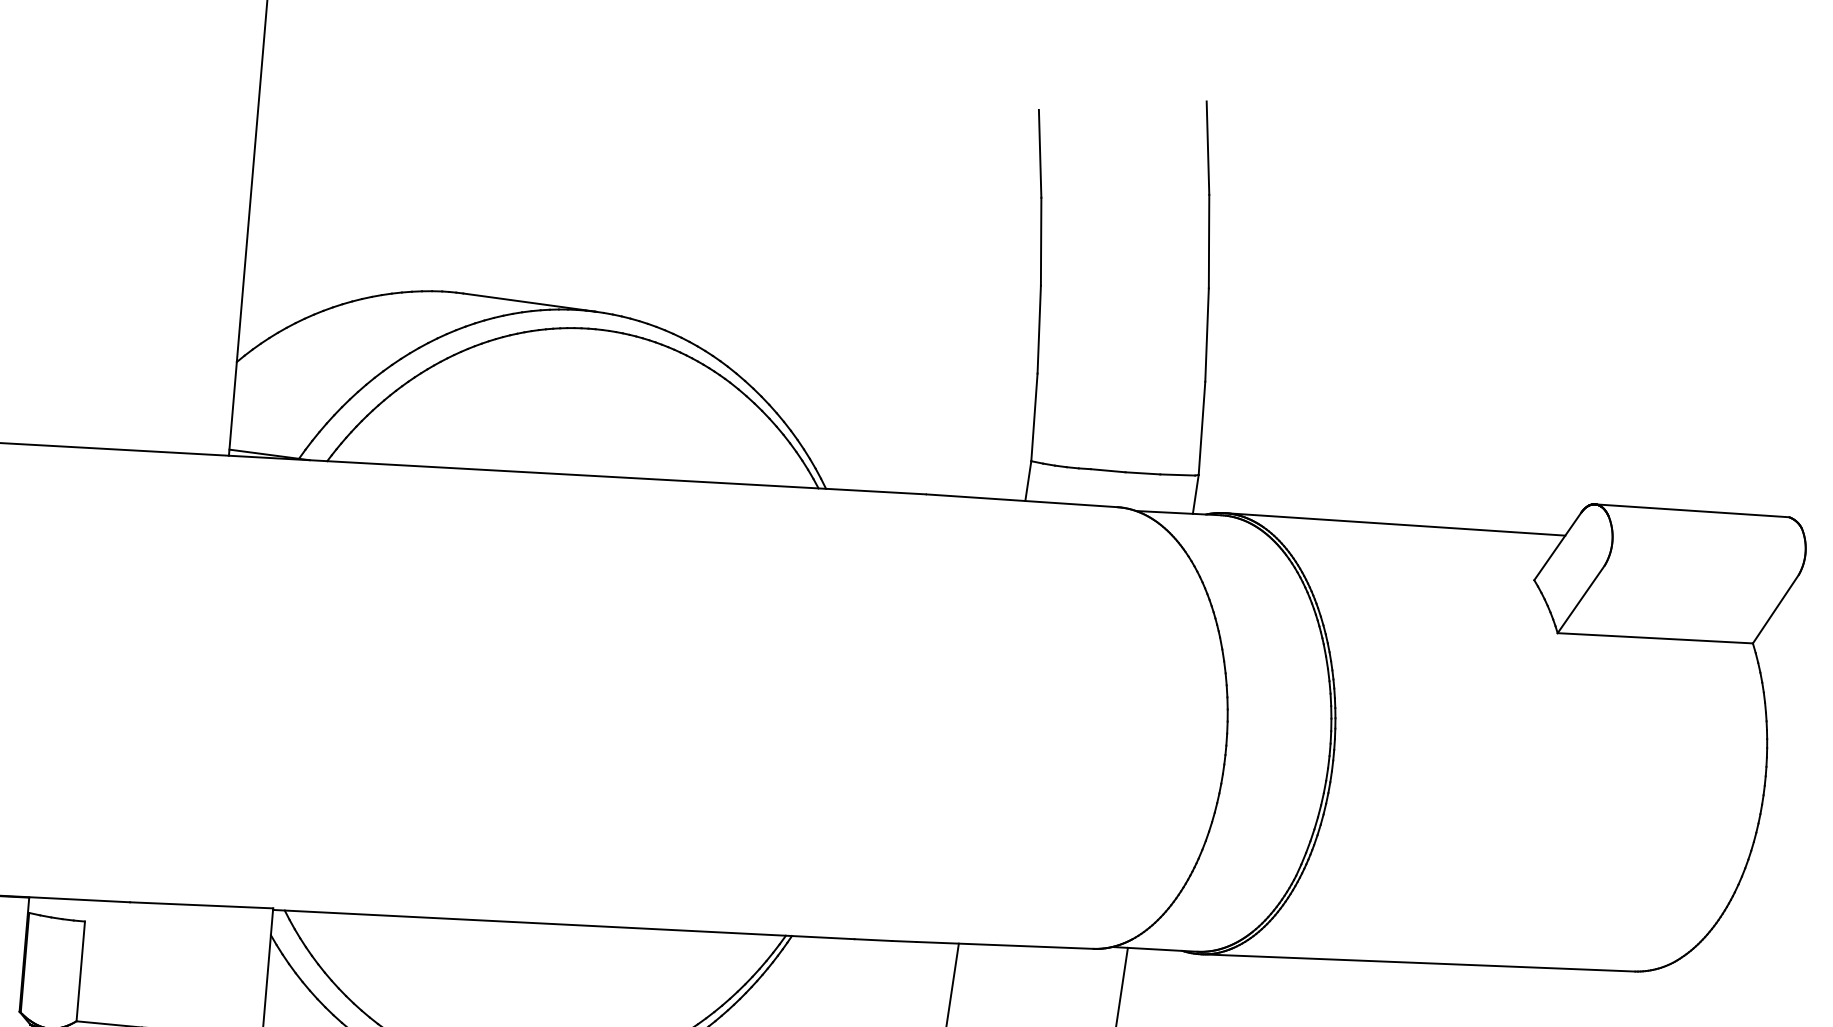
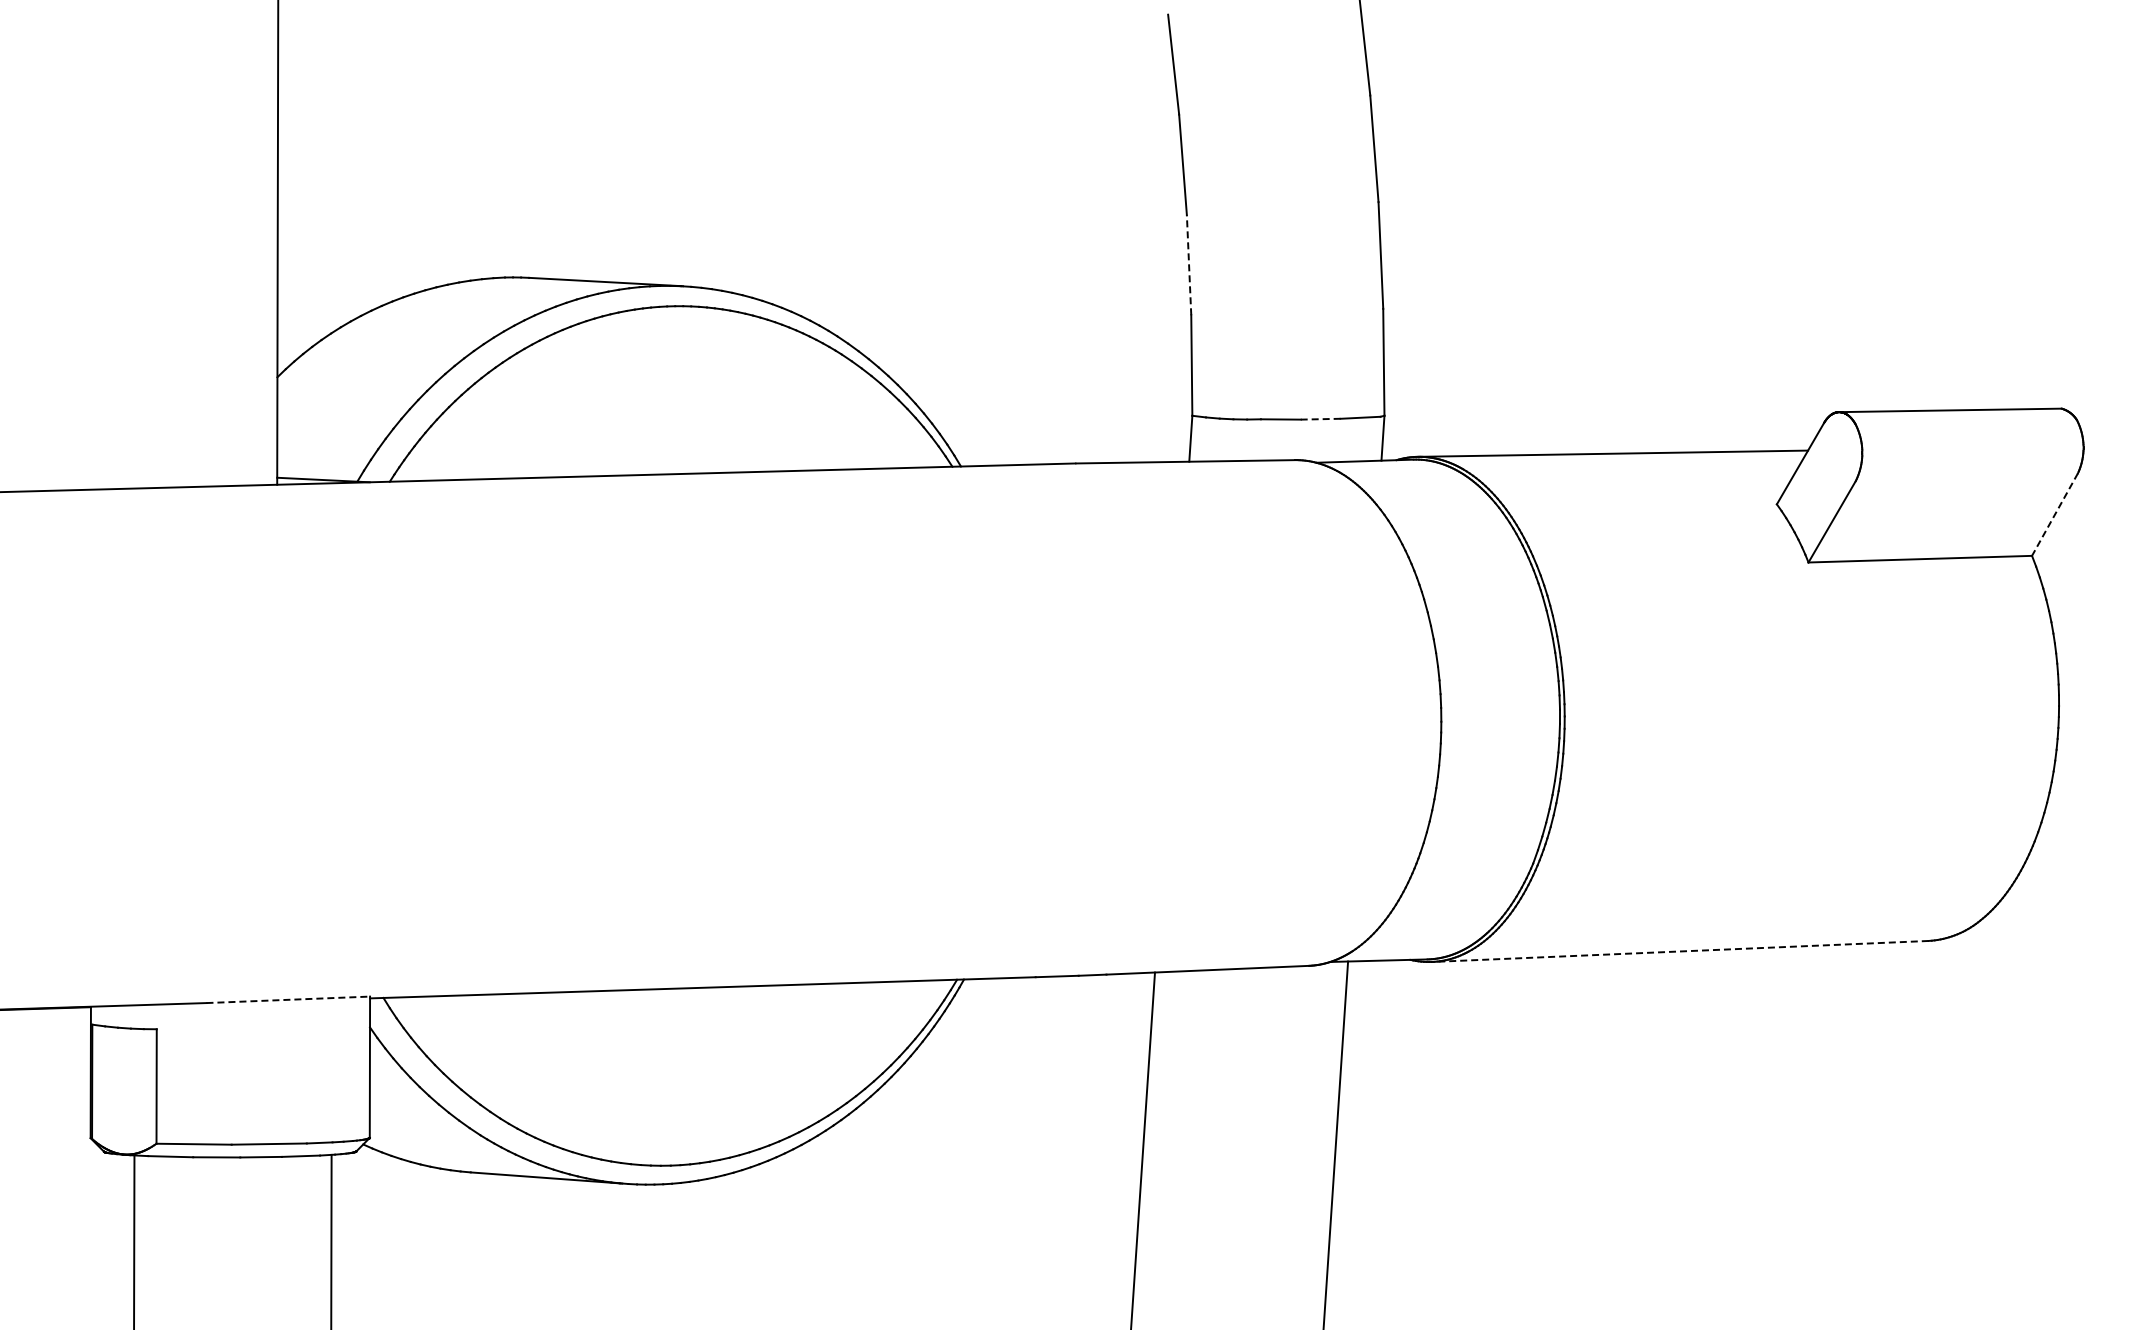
line: (1039, 329) -> (1189, 264), solid -> dashed
line: (1142, 473) -> (1320, 419), solid -> dashed
line: (1775, 609) -> (2054, 515), solid -> dashed
line: (201, 905) -> (288, 999), solid -> dashed
line: (1418, 962) -> (1680, 951), solid -> dashed

